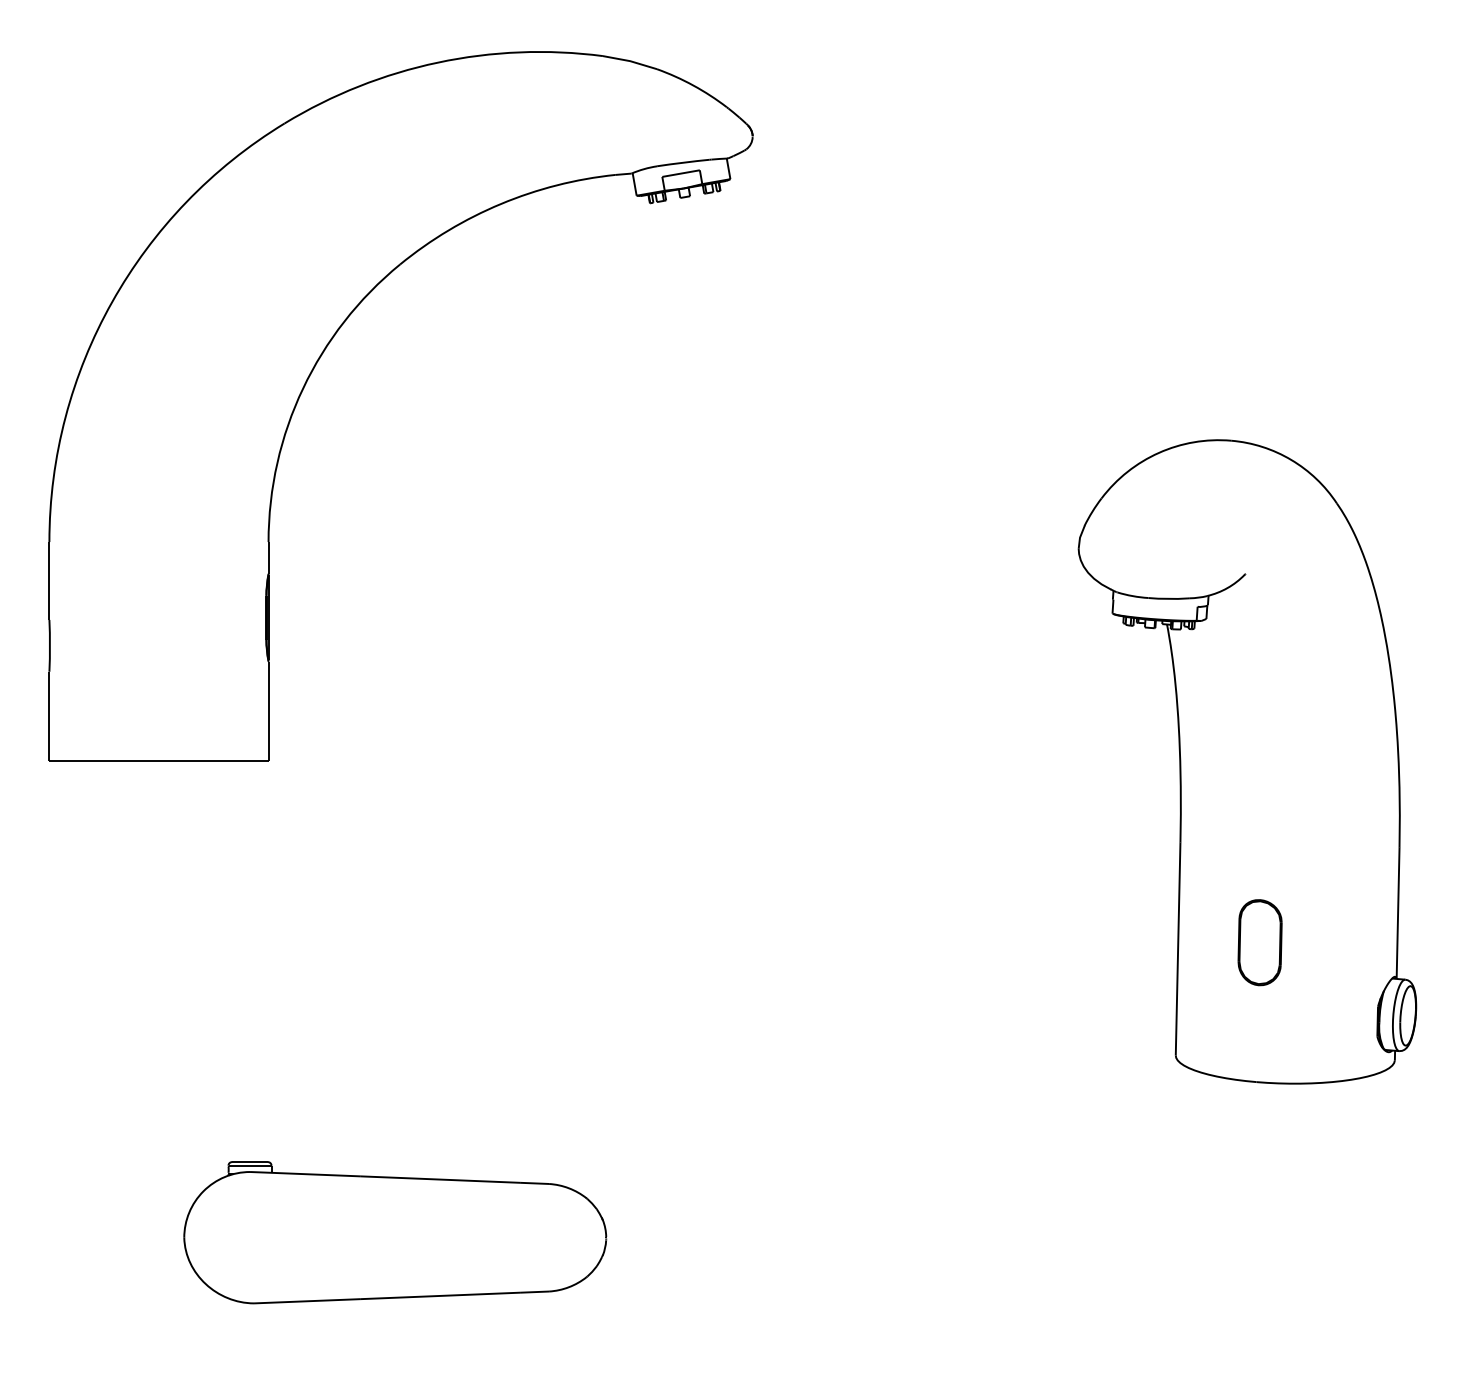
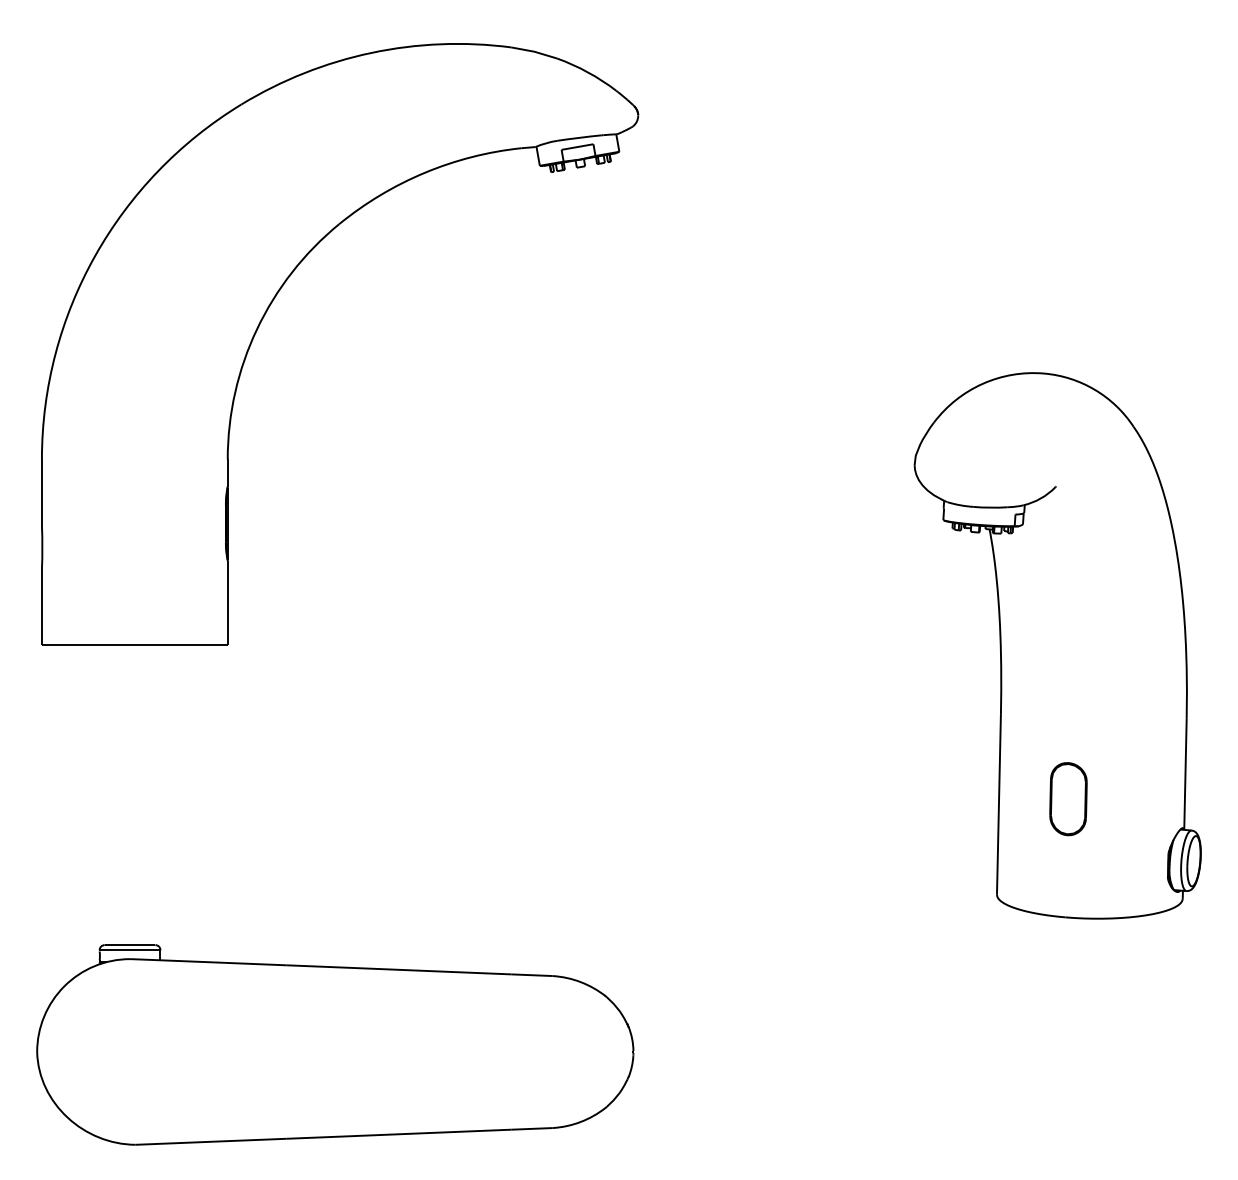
part: (394, 1232) -> (334, 1044), size x1.67

